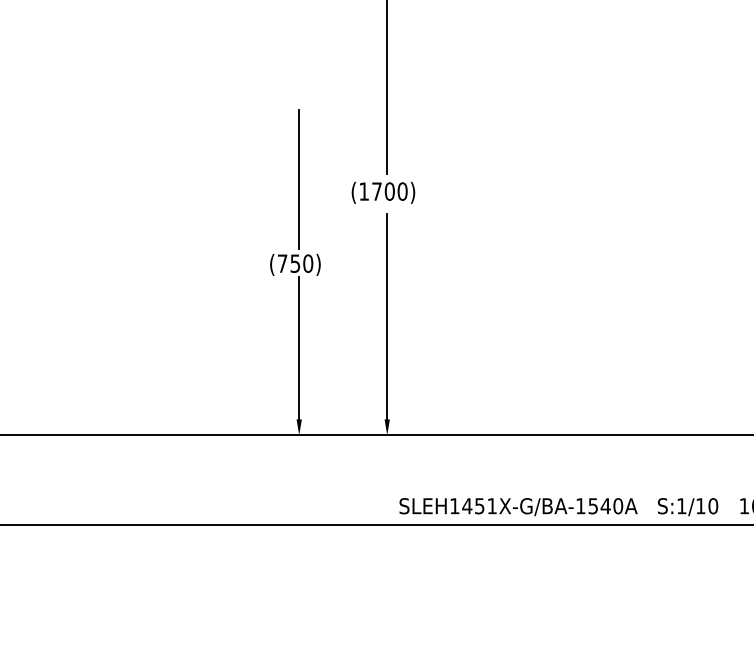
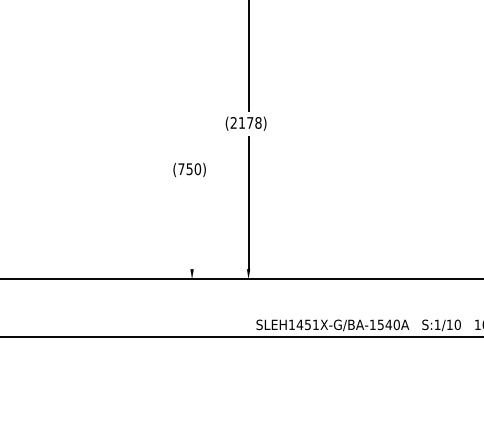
line: (299, 178) -> (192, 114), removed
text: (382, 190) -> (245, 122), 1700 -> 2178
line: (299, 348) -> (192, 223), removed

